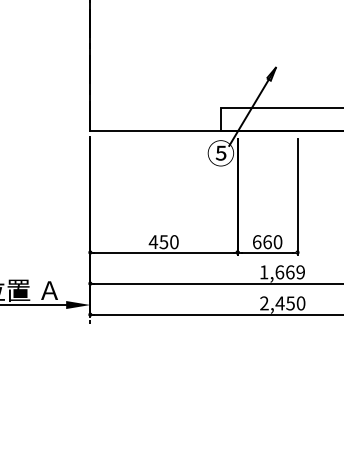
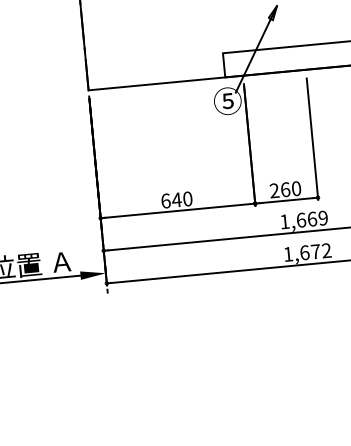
text: (158, 242) -> (171, 200), 450 -> 640
text: (256, 242) -> (273, 191), 660 -> 260
text: (282, 303) -> (307, 252), 2,450 -> 1,672

